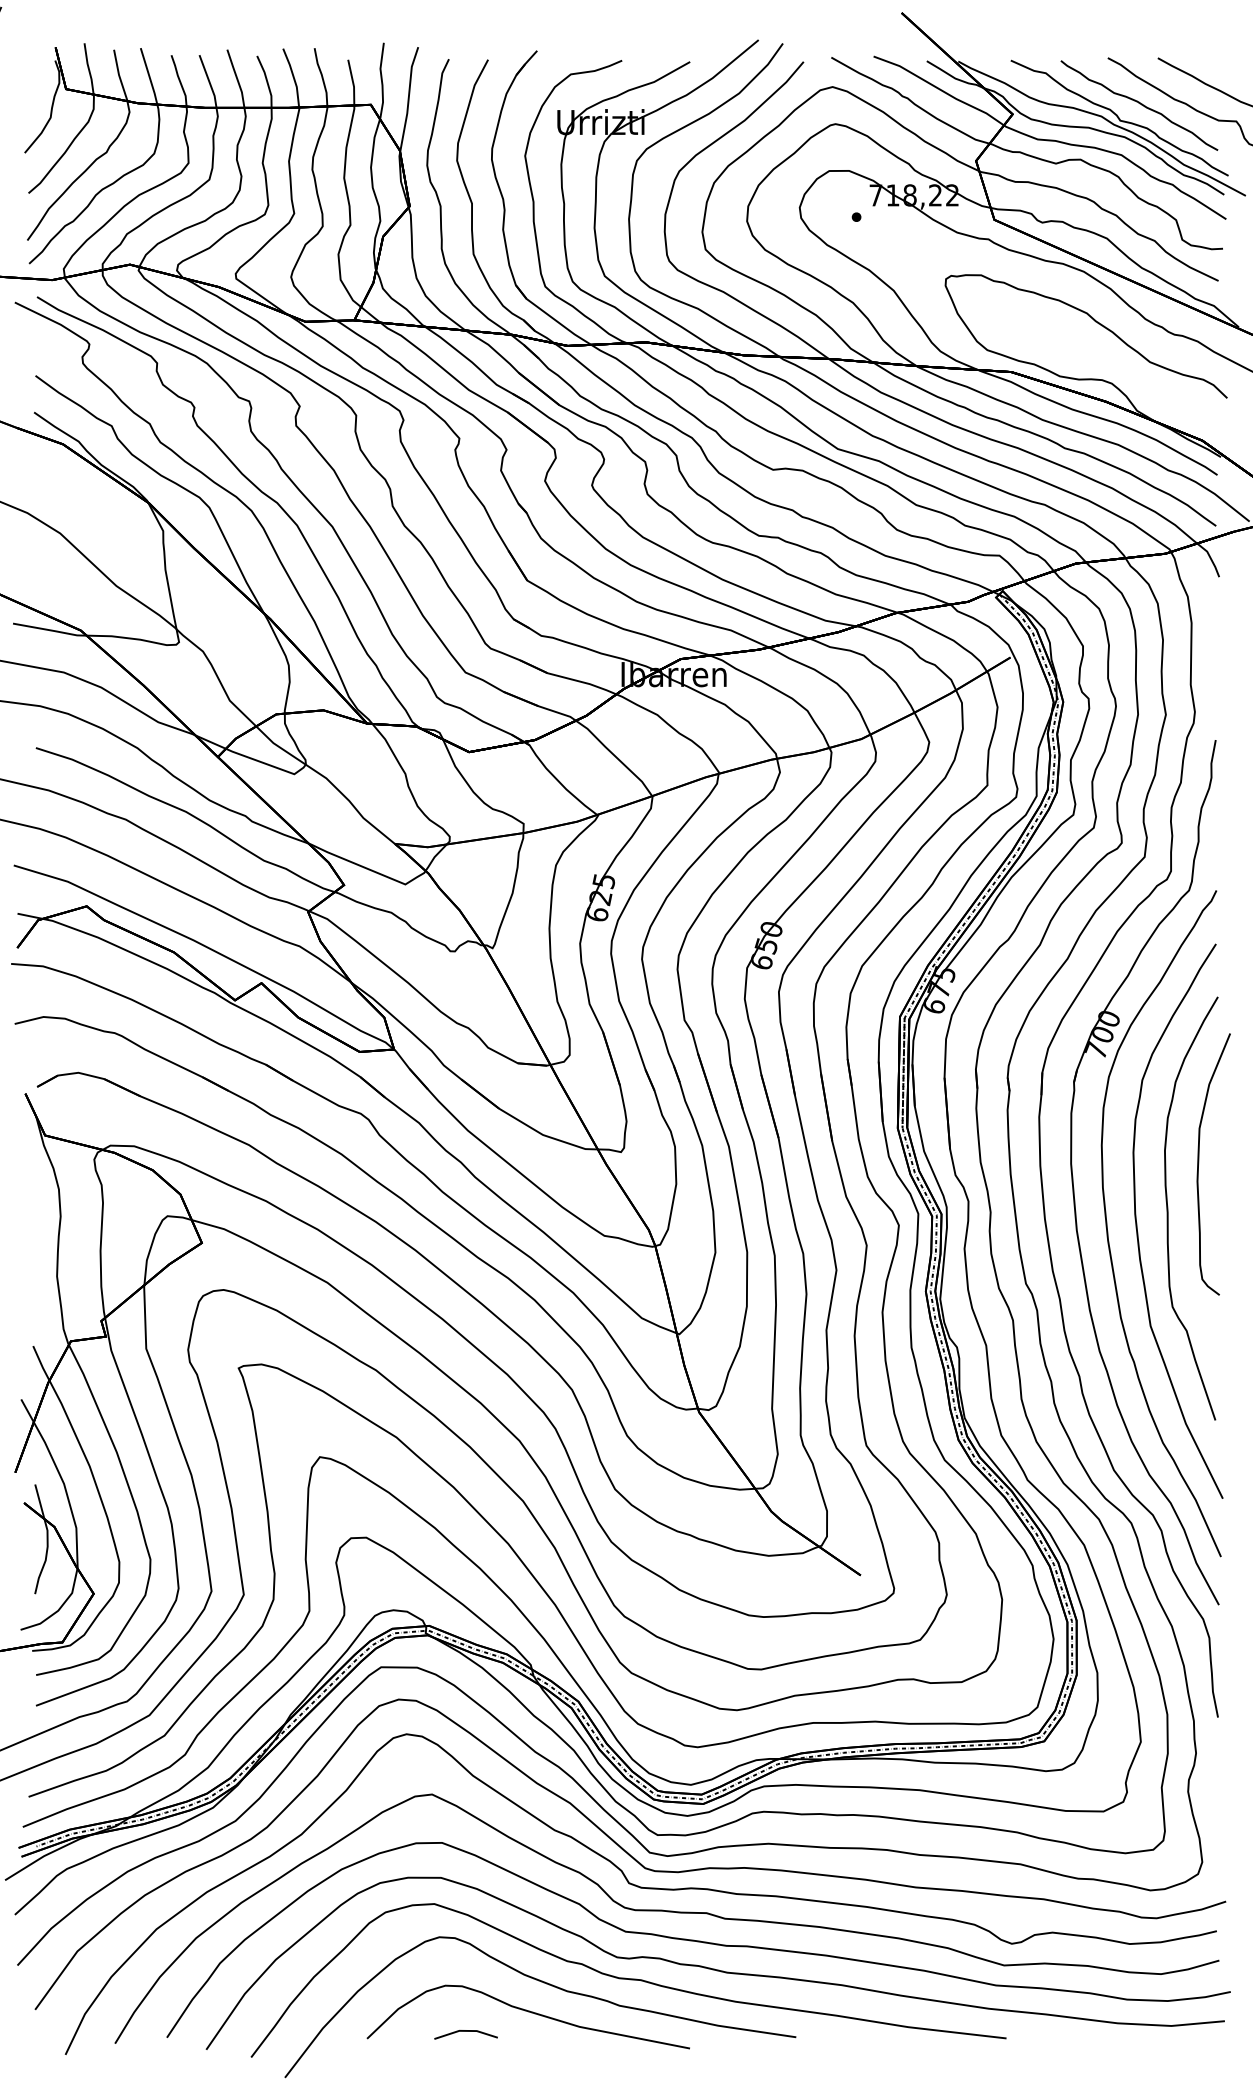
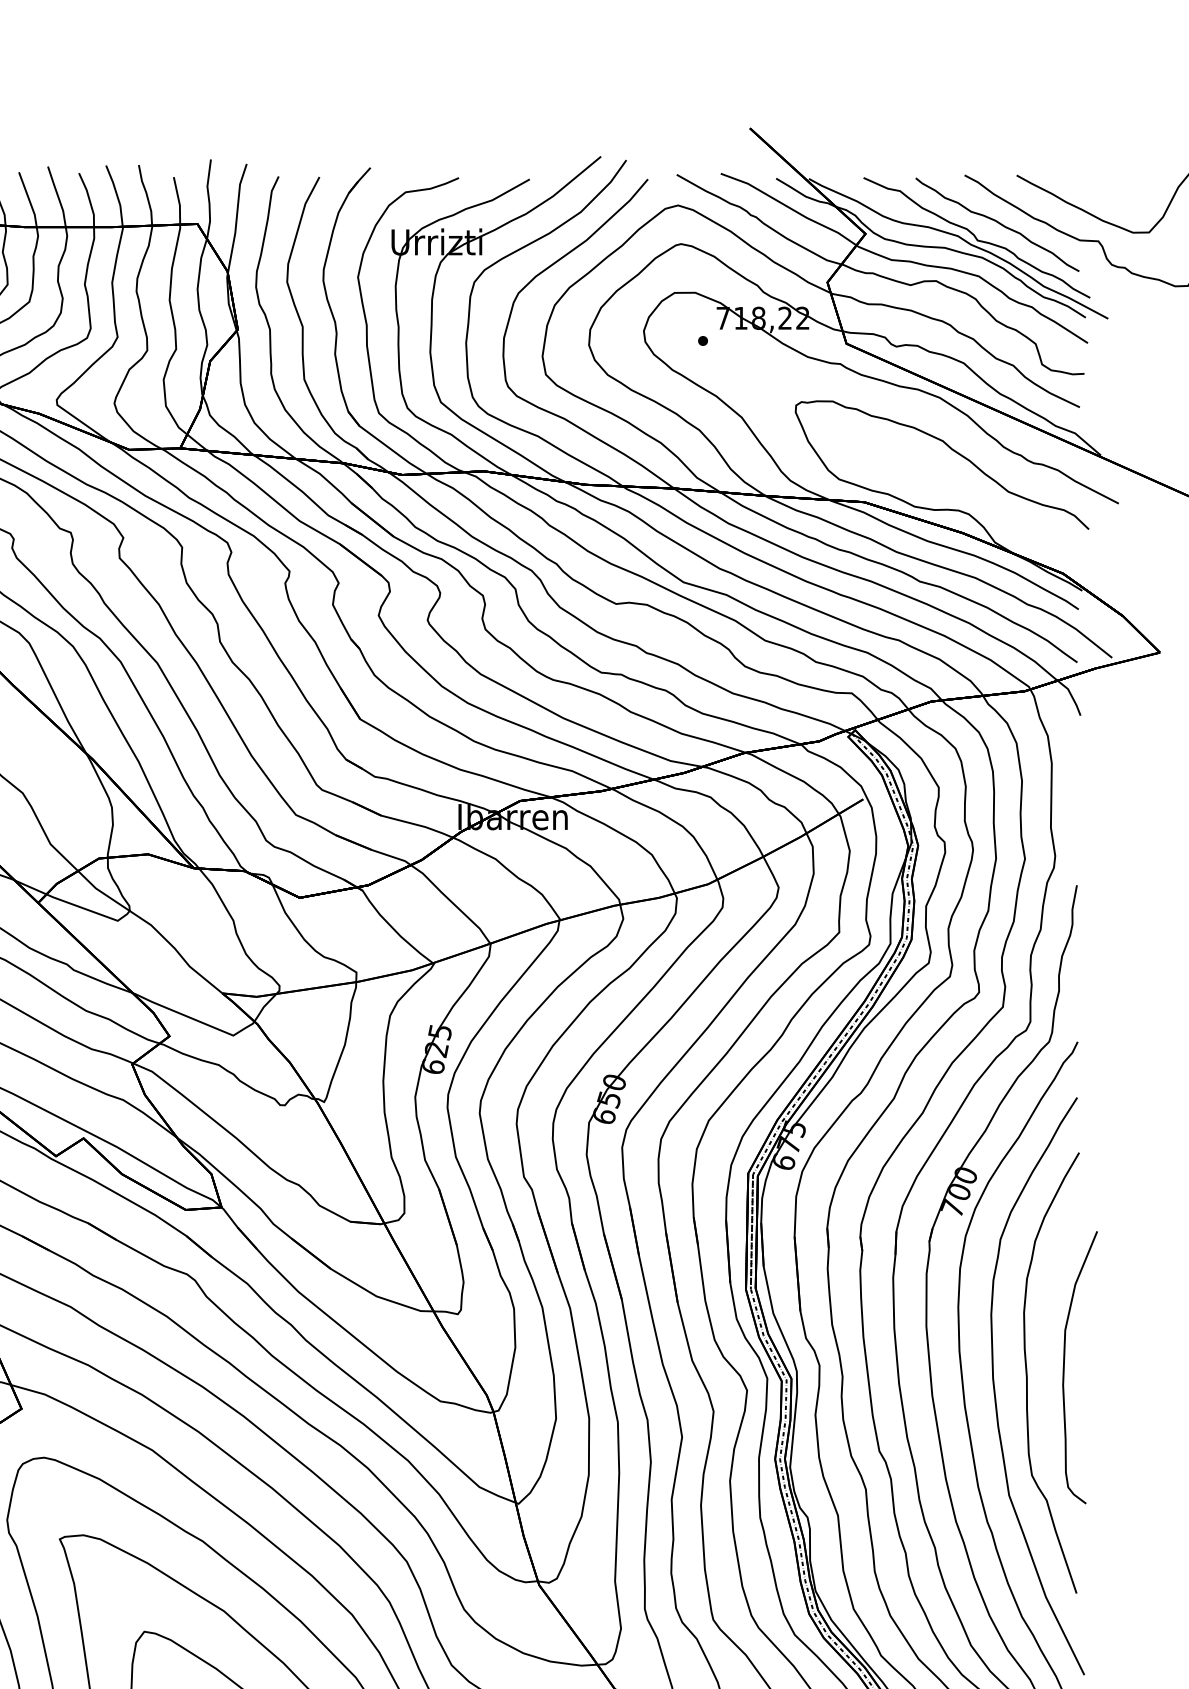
curve: (1199, 1163) -> (1065, 1366), moved

